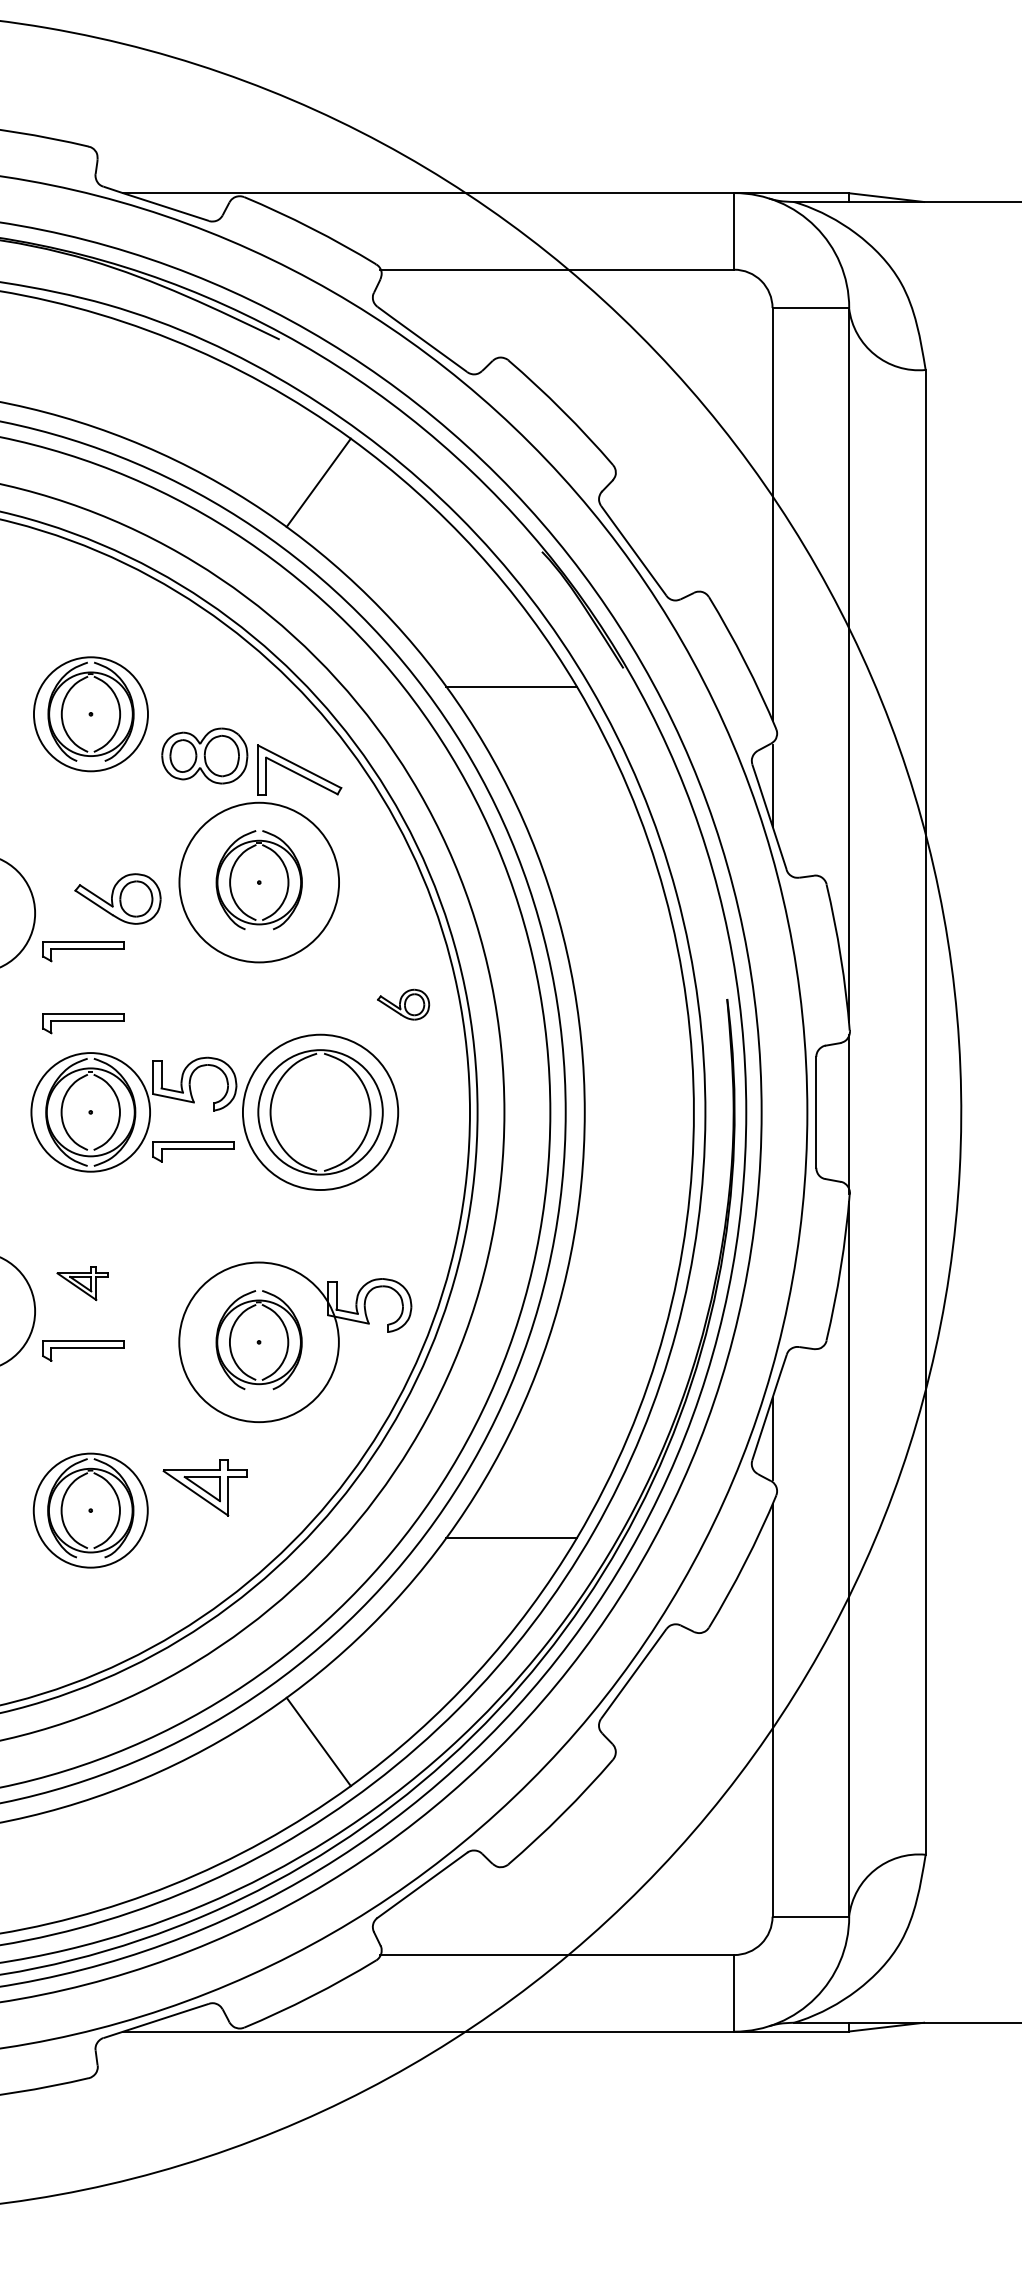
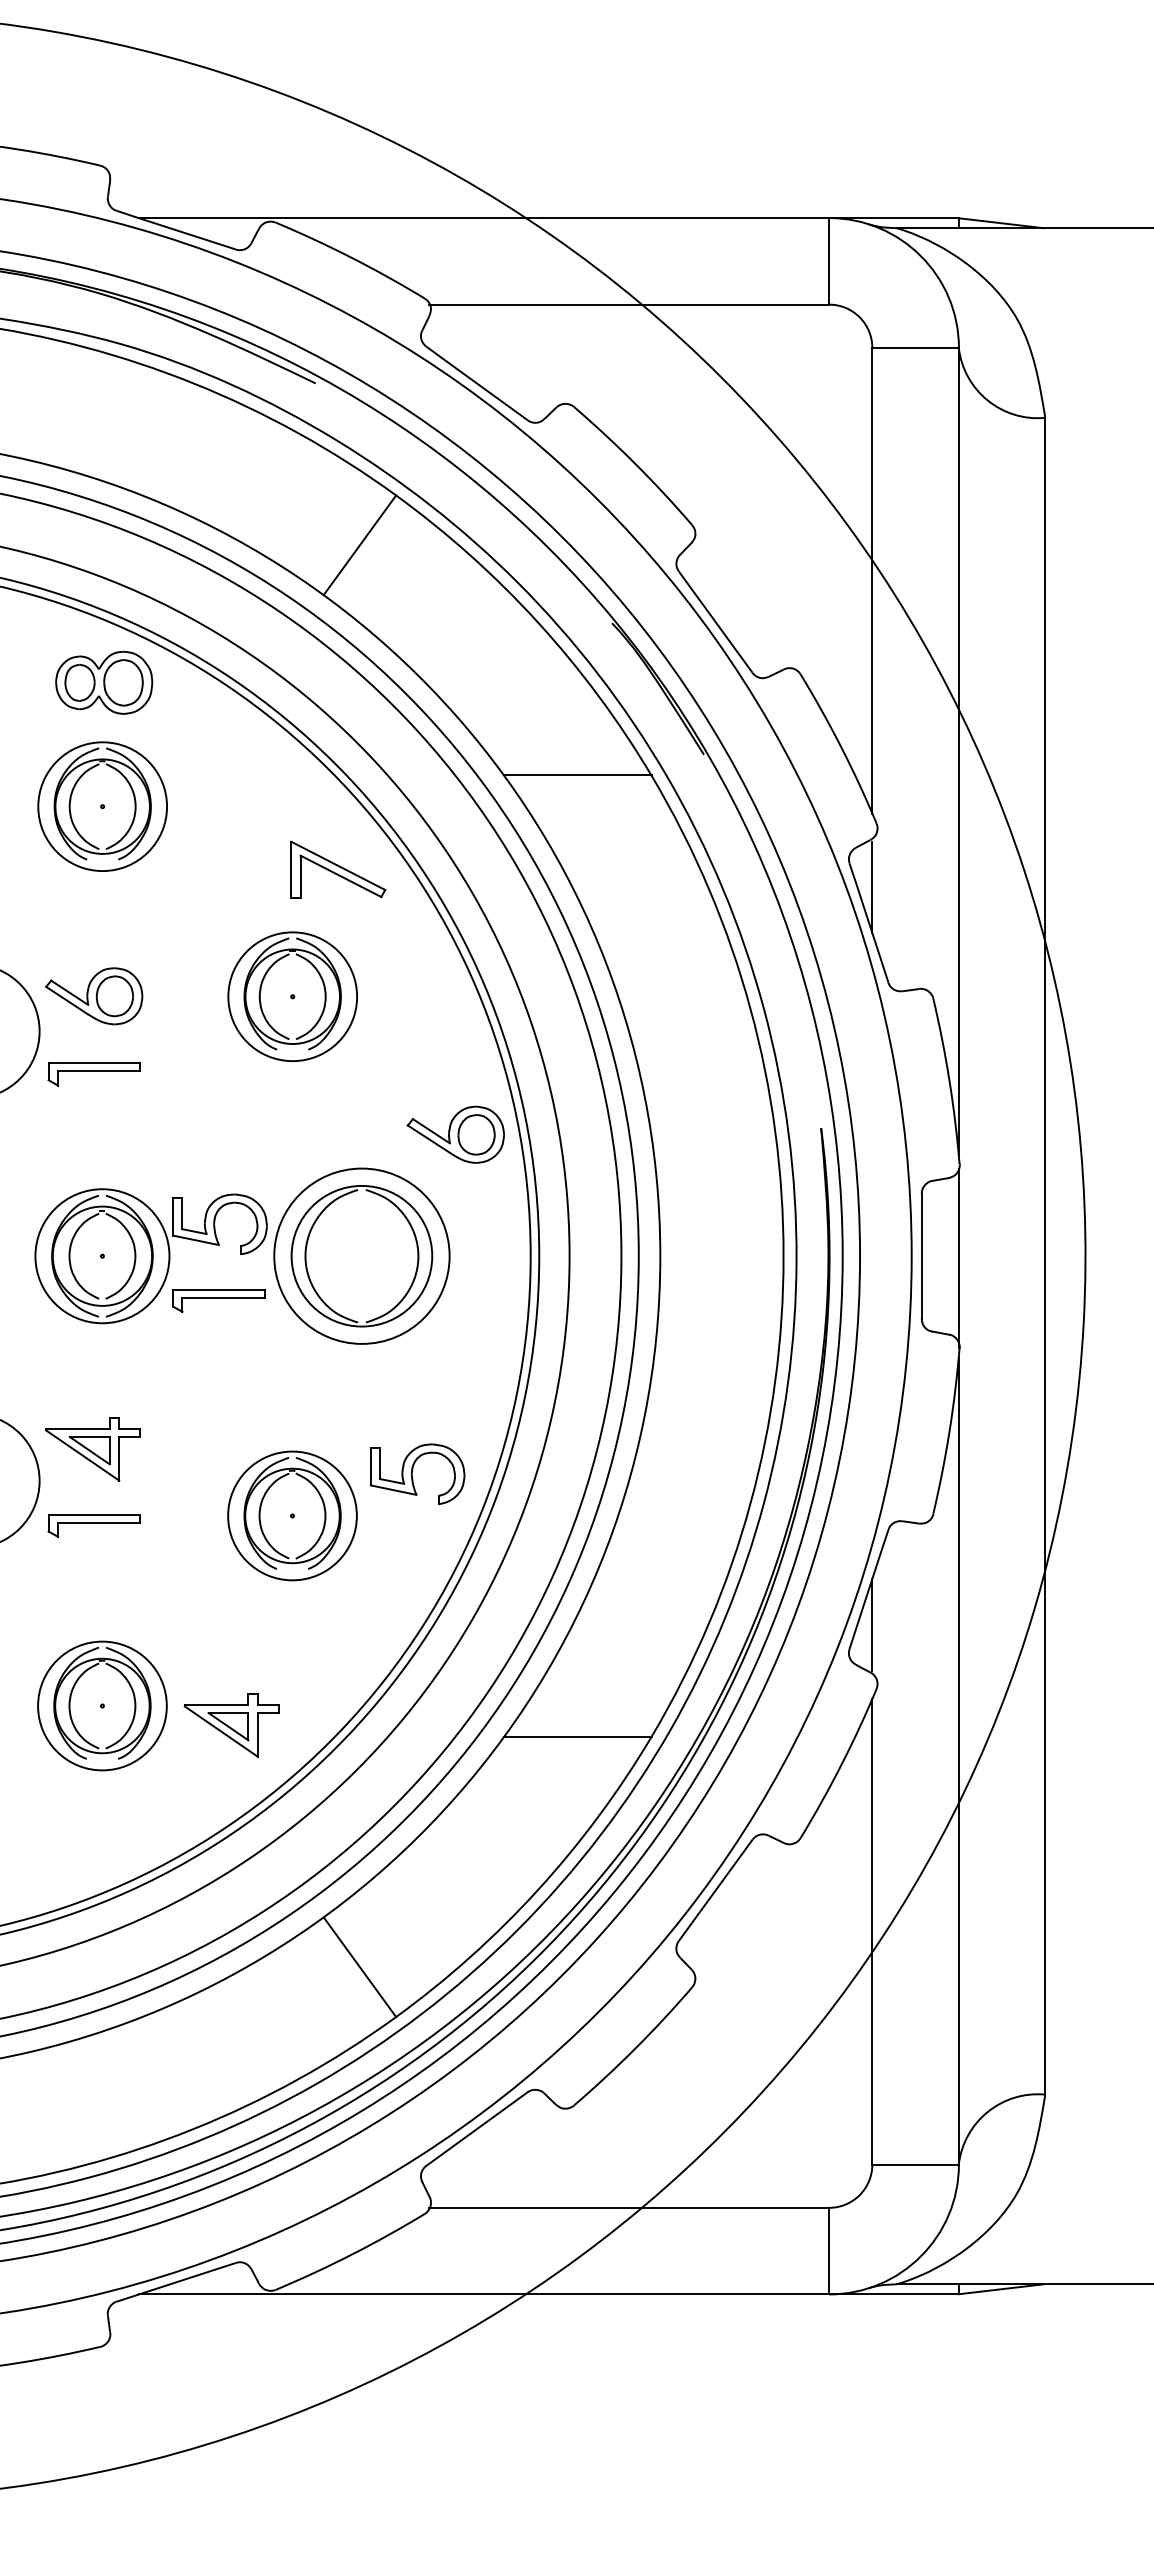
part: (205, 755) -> (104, 682), moved
circle: (259, 882) -> (292, 996), size x0.71
part: (118, 899) -> (94, 996), moved
part: (403, 1004) -> (455, 1134), size x1.67
part: (82, 1023) -> (93, 1155), removed
part: (81, 1283) -> (92, 1449), size x1.67
circle: (259, 1341) -> (292, 1515), size x0.71
part: (205, 1488) -> (231, 1725), moved

